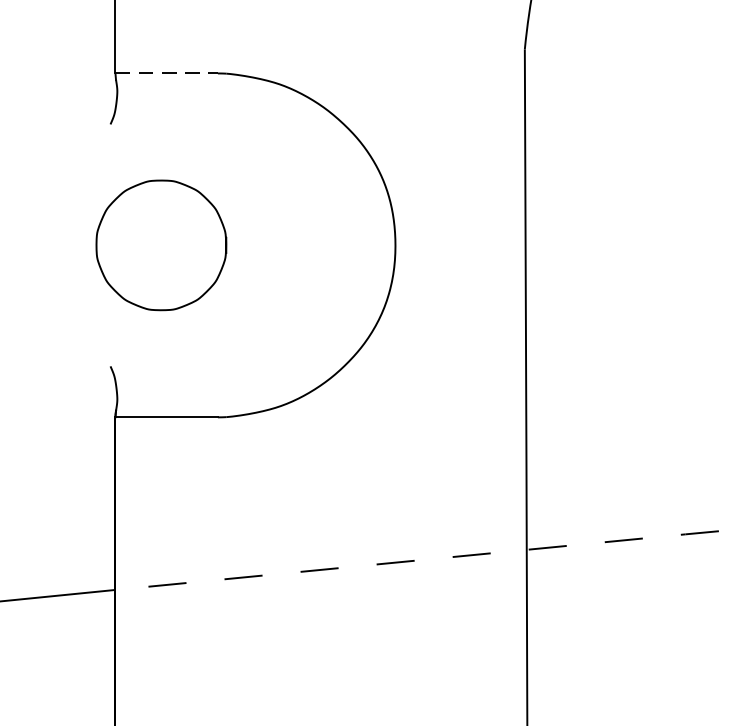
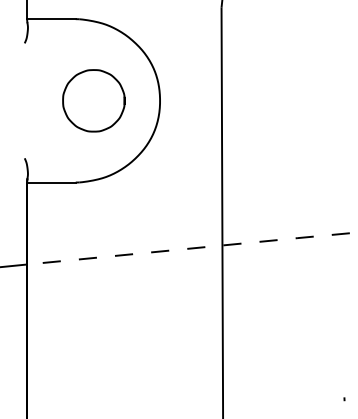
line: (166, 74) -> (51, 19), dashed -> solid
curve: (118, 200) -> (73, 79), moved

